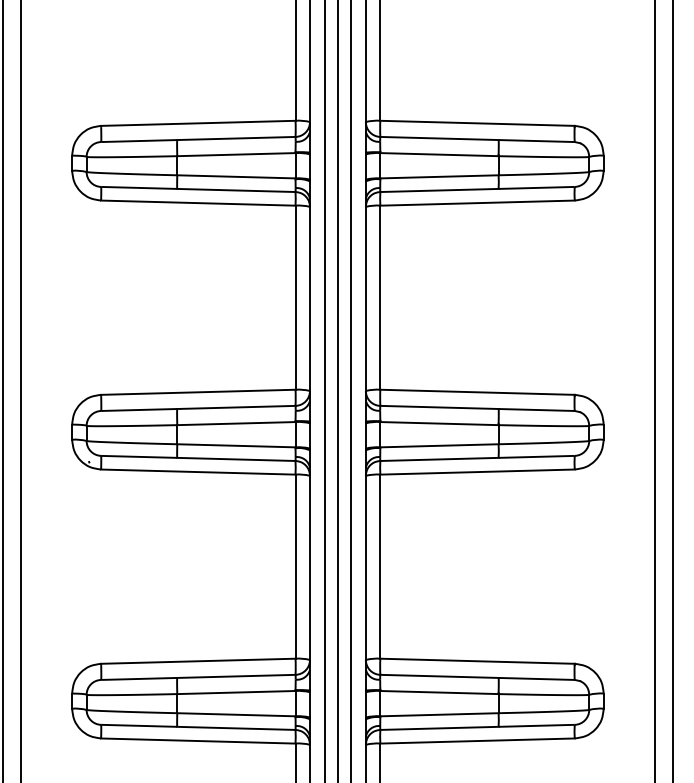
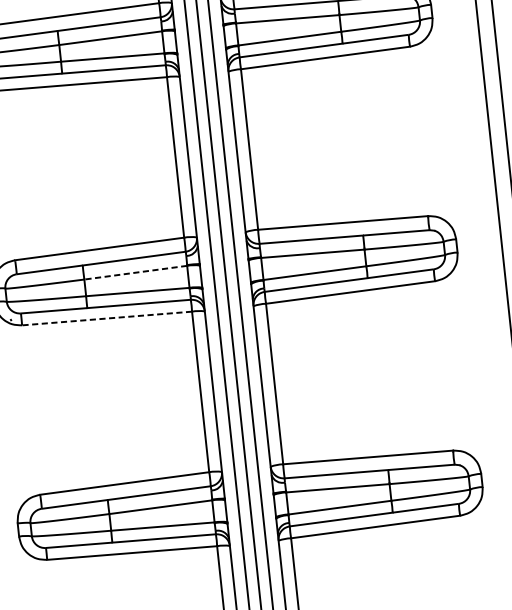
line: (235, 423) -> (134, 272), solid -> dashed
line: (197, 472) -> (106, 318), solid -> dashed

